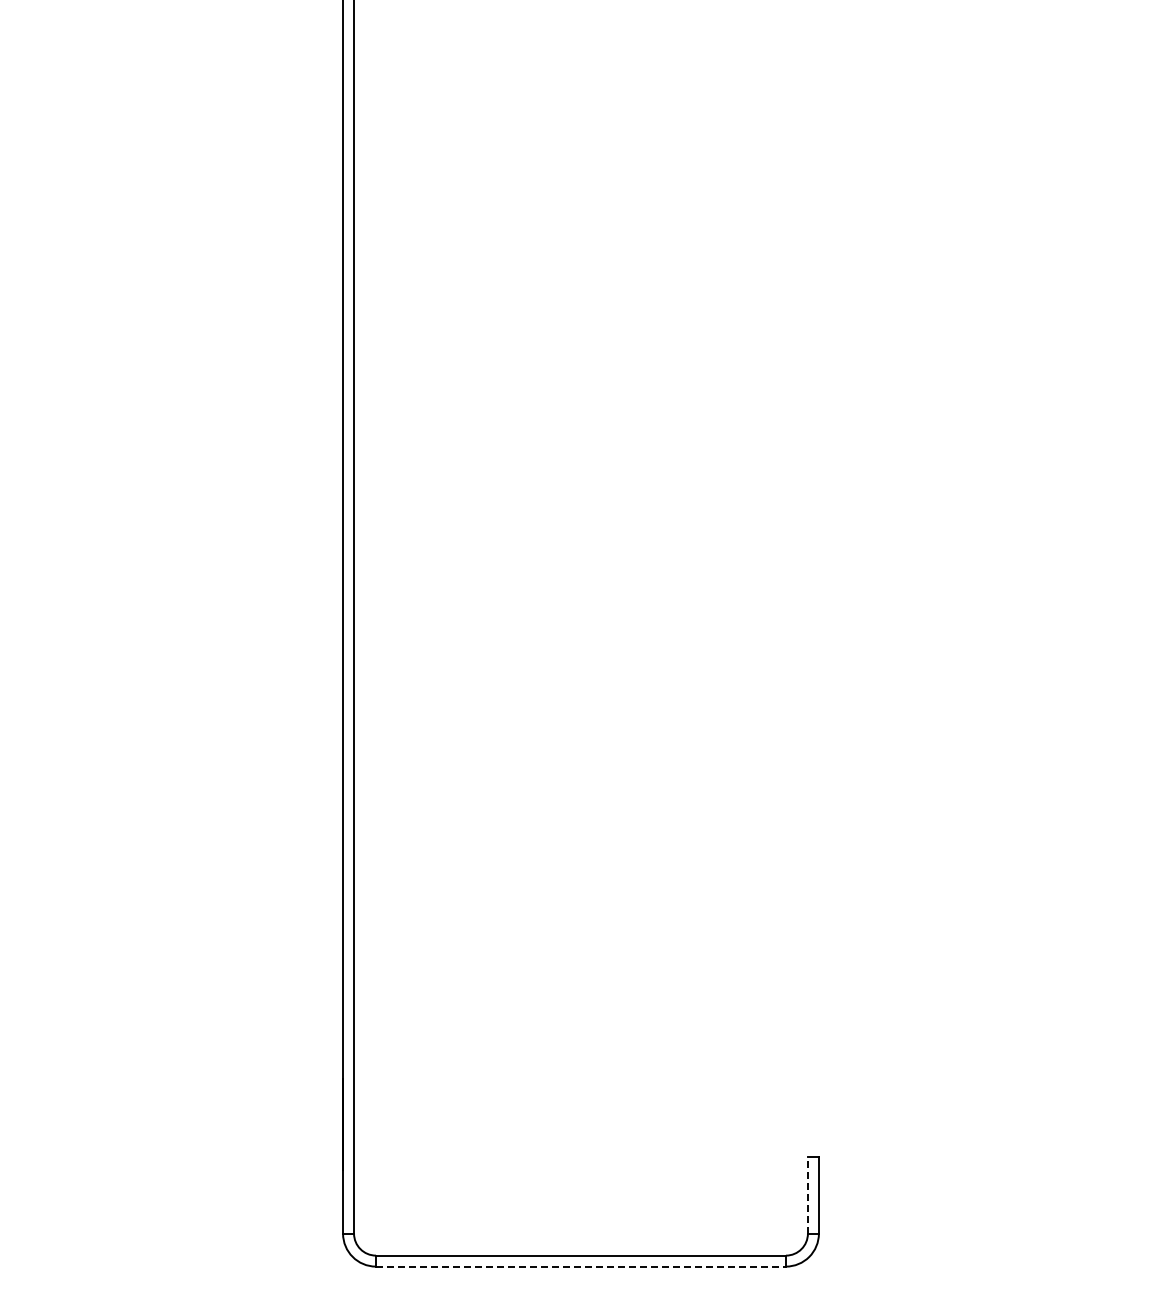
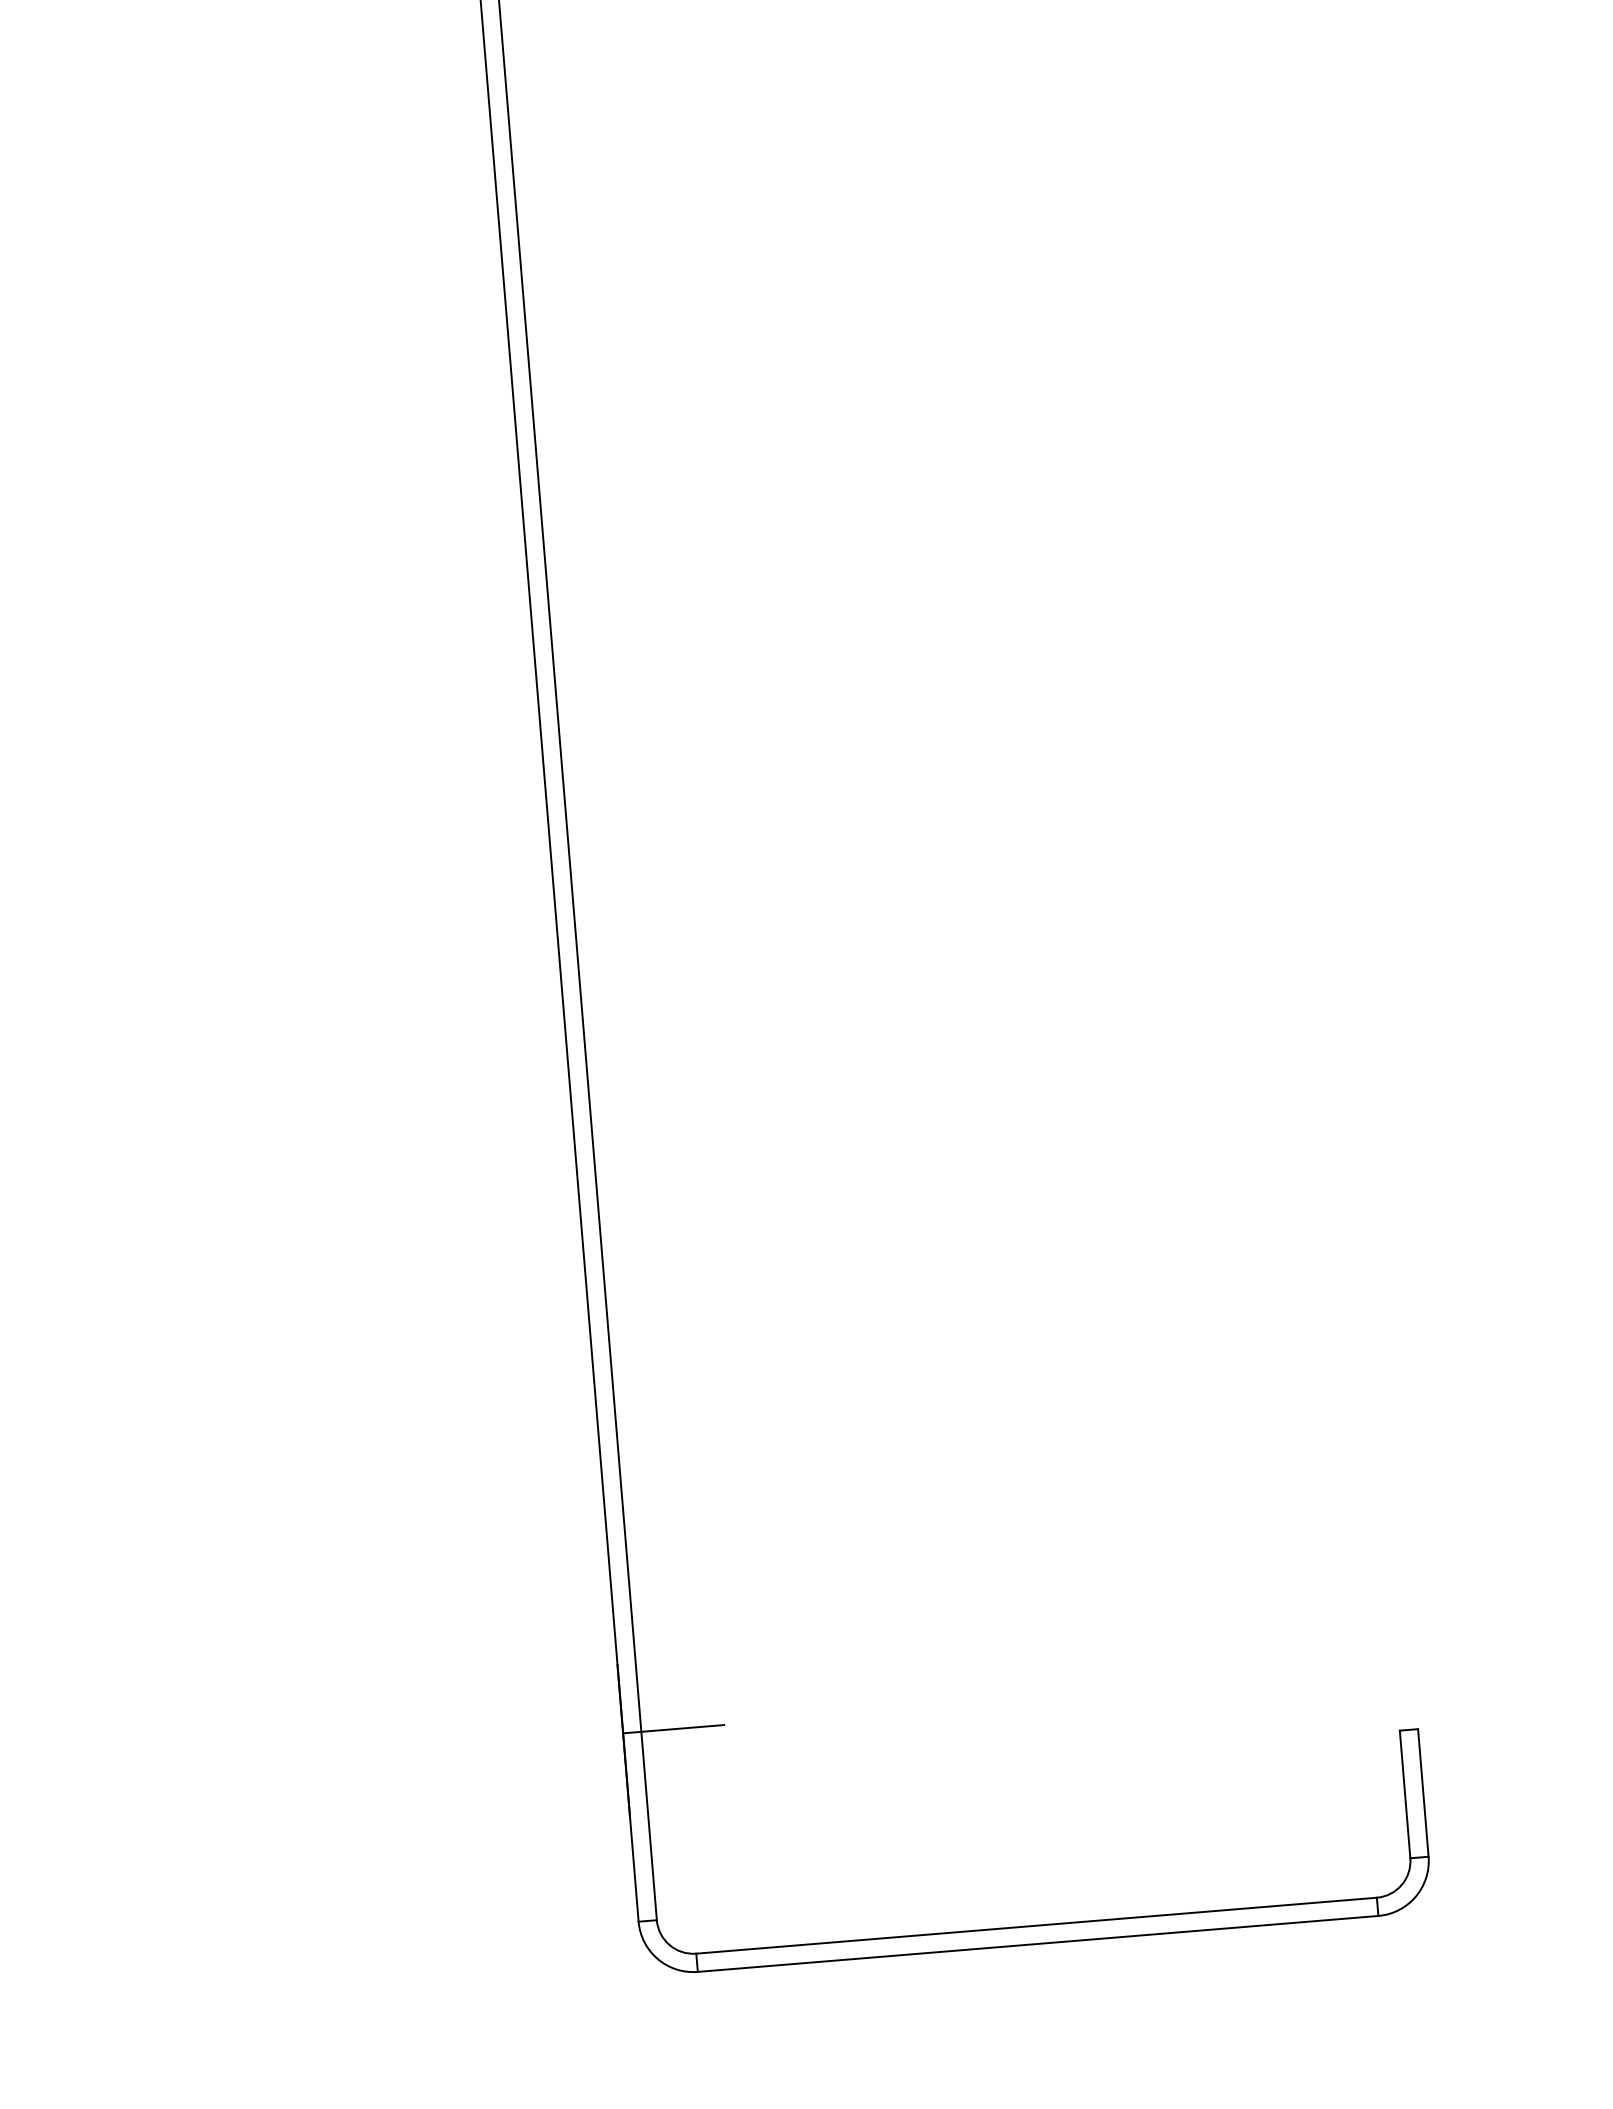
line: (373, 1120) -> (673, 1729), added
line: (807, 1194) -> (1404, 1793), dashed -> solid
line: (581, 1266) -> (1038, 1943), dashed -> solid

